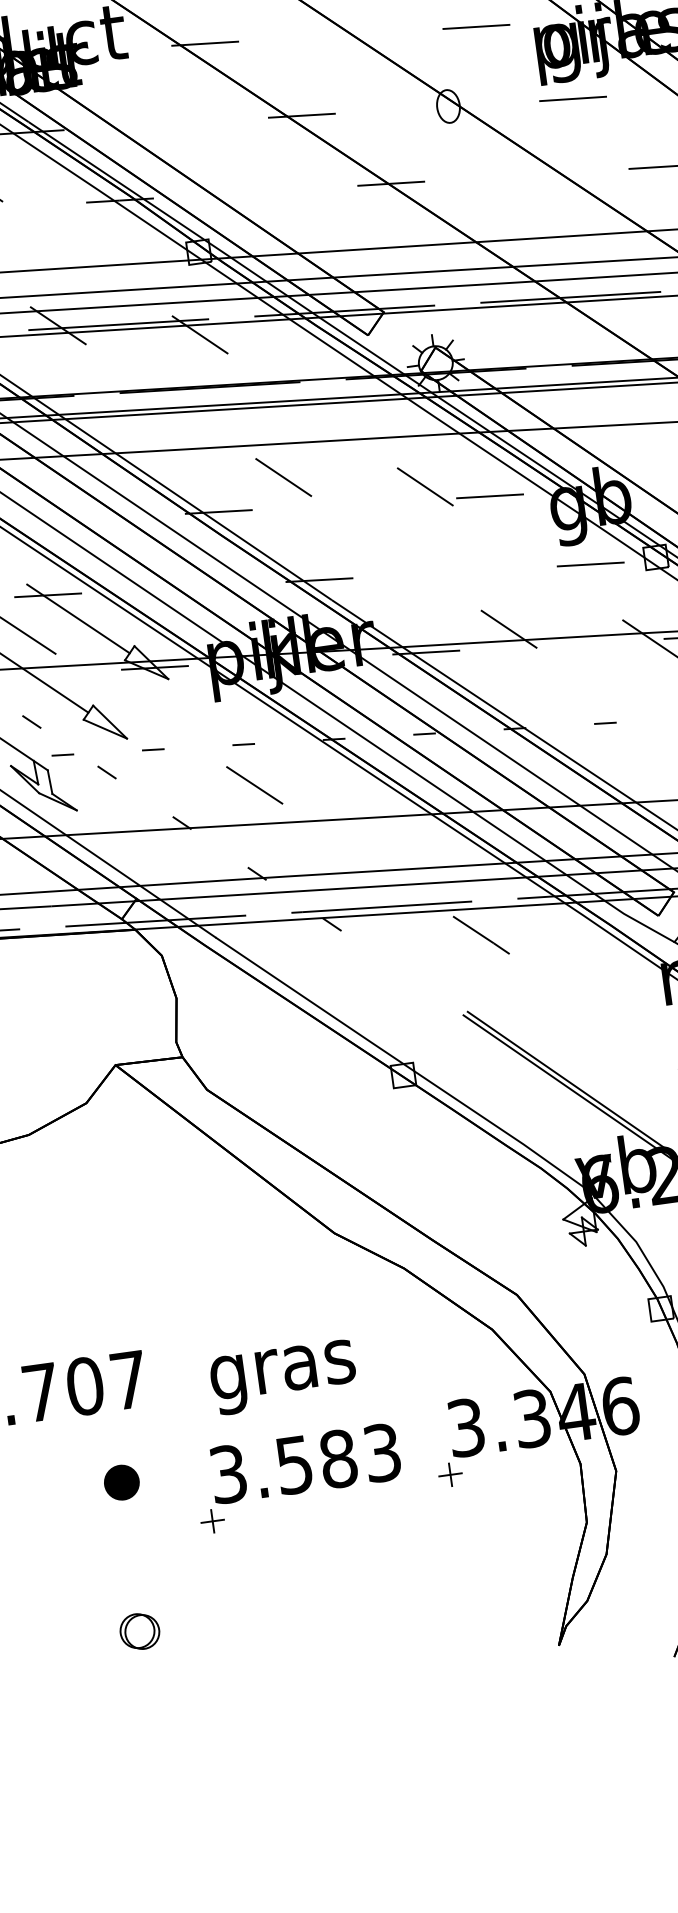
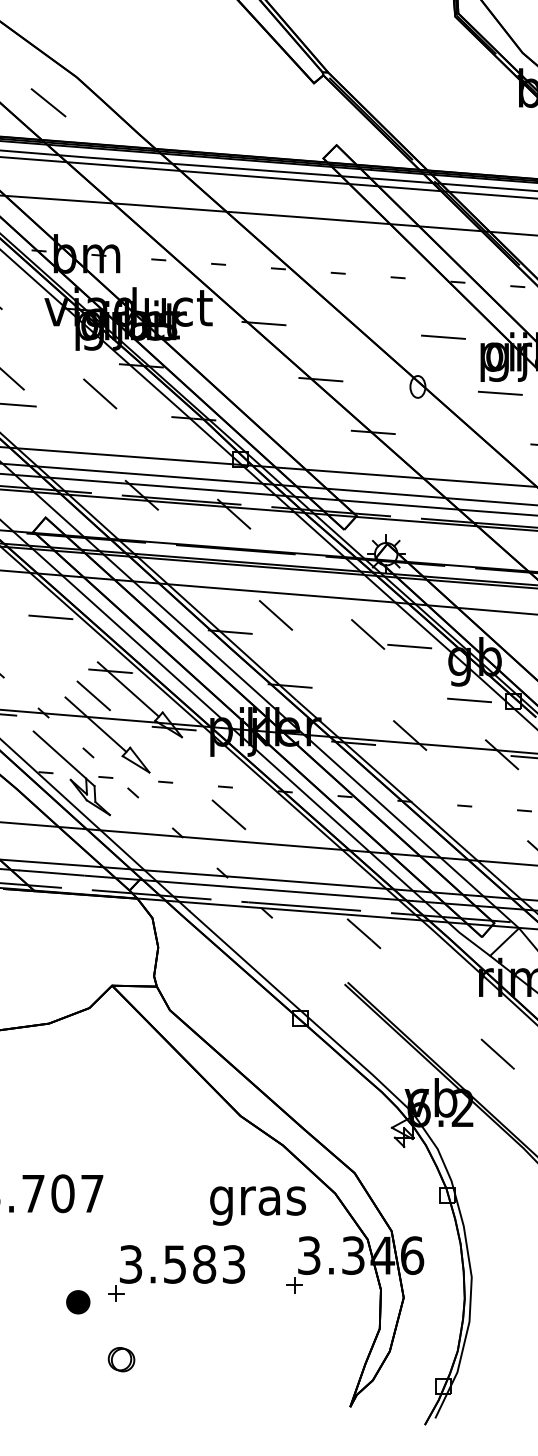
text: (282, 1376) -> (257, 1205), moved
part: (298, 1478) -> (176, 1273), moved
part: (122, 1482) -> (78, 1302), moved
part: (139, 1631) -> (121, 1359), moved

